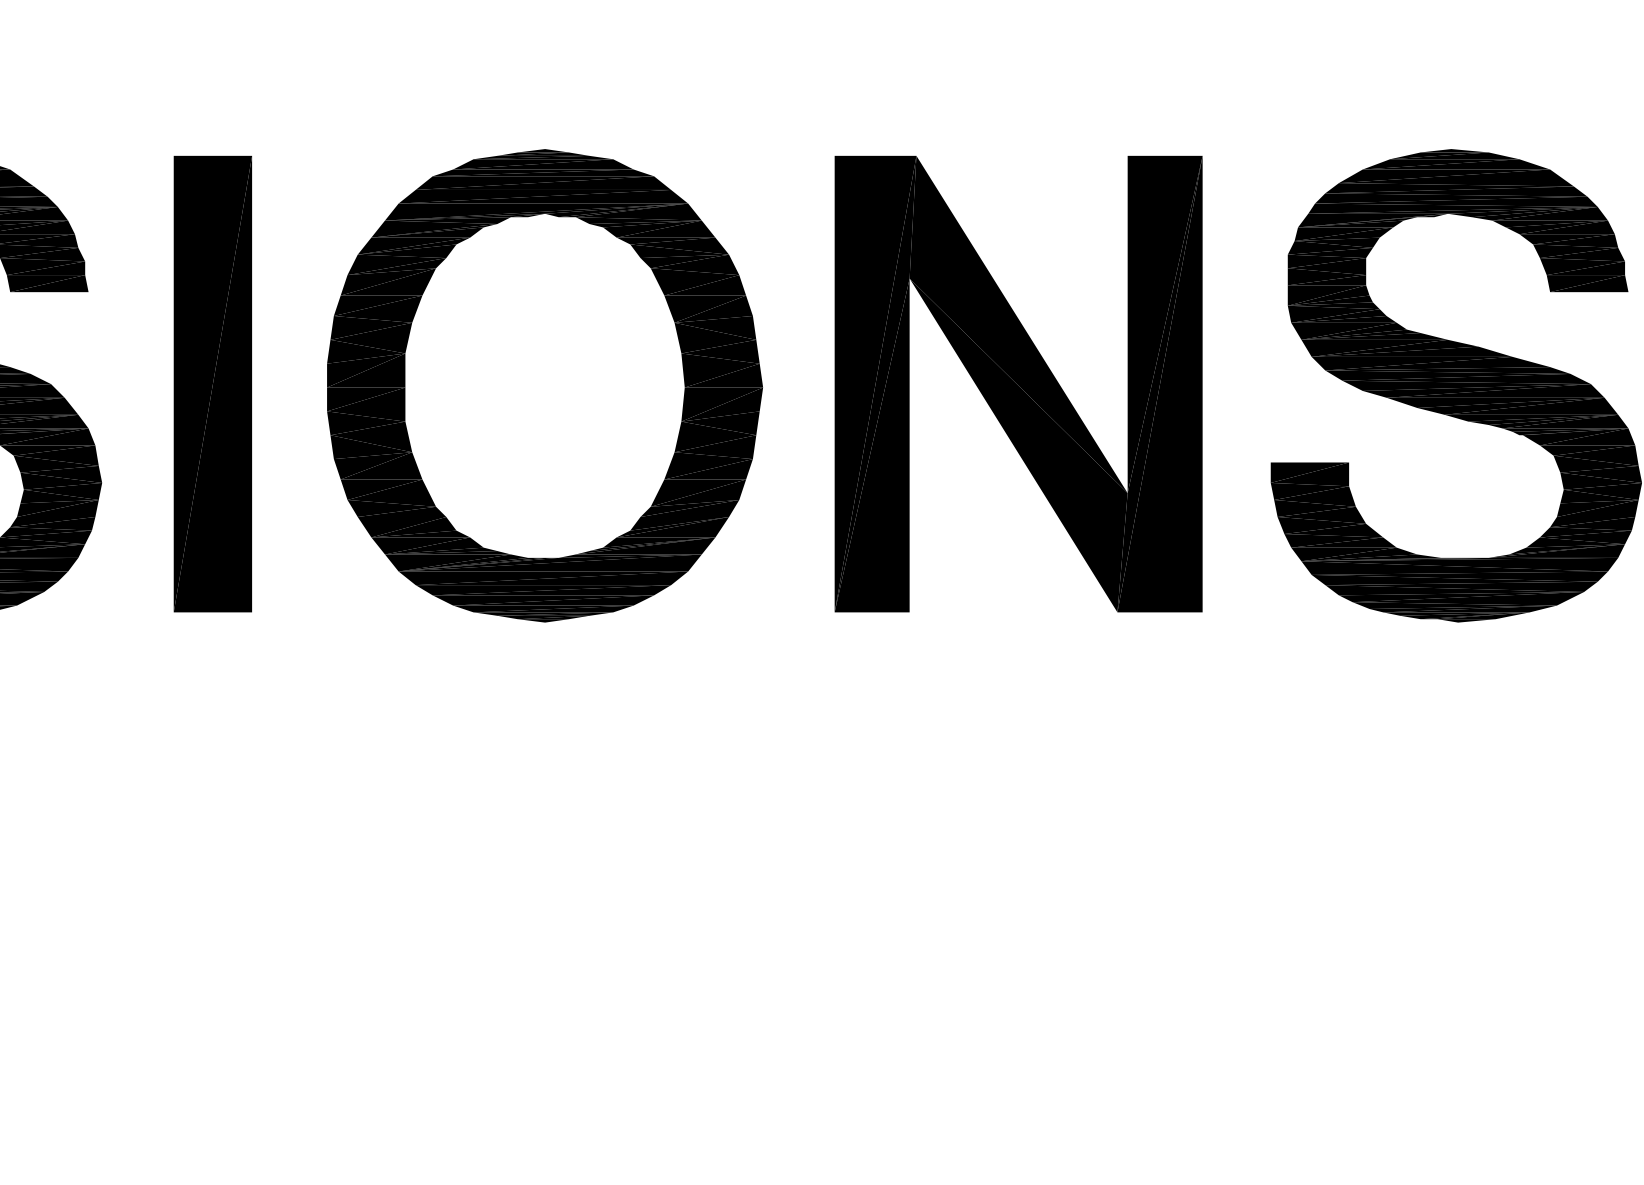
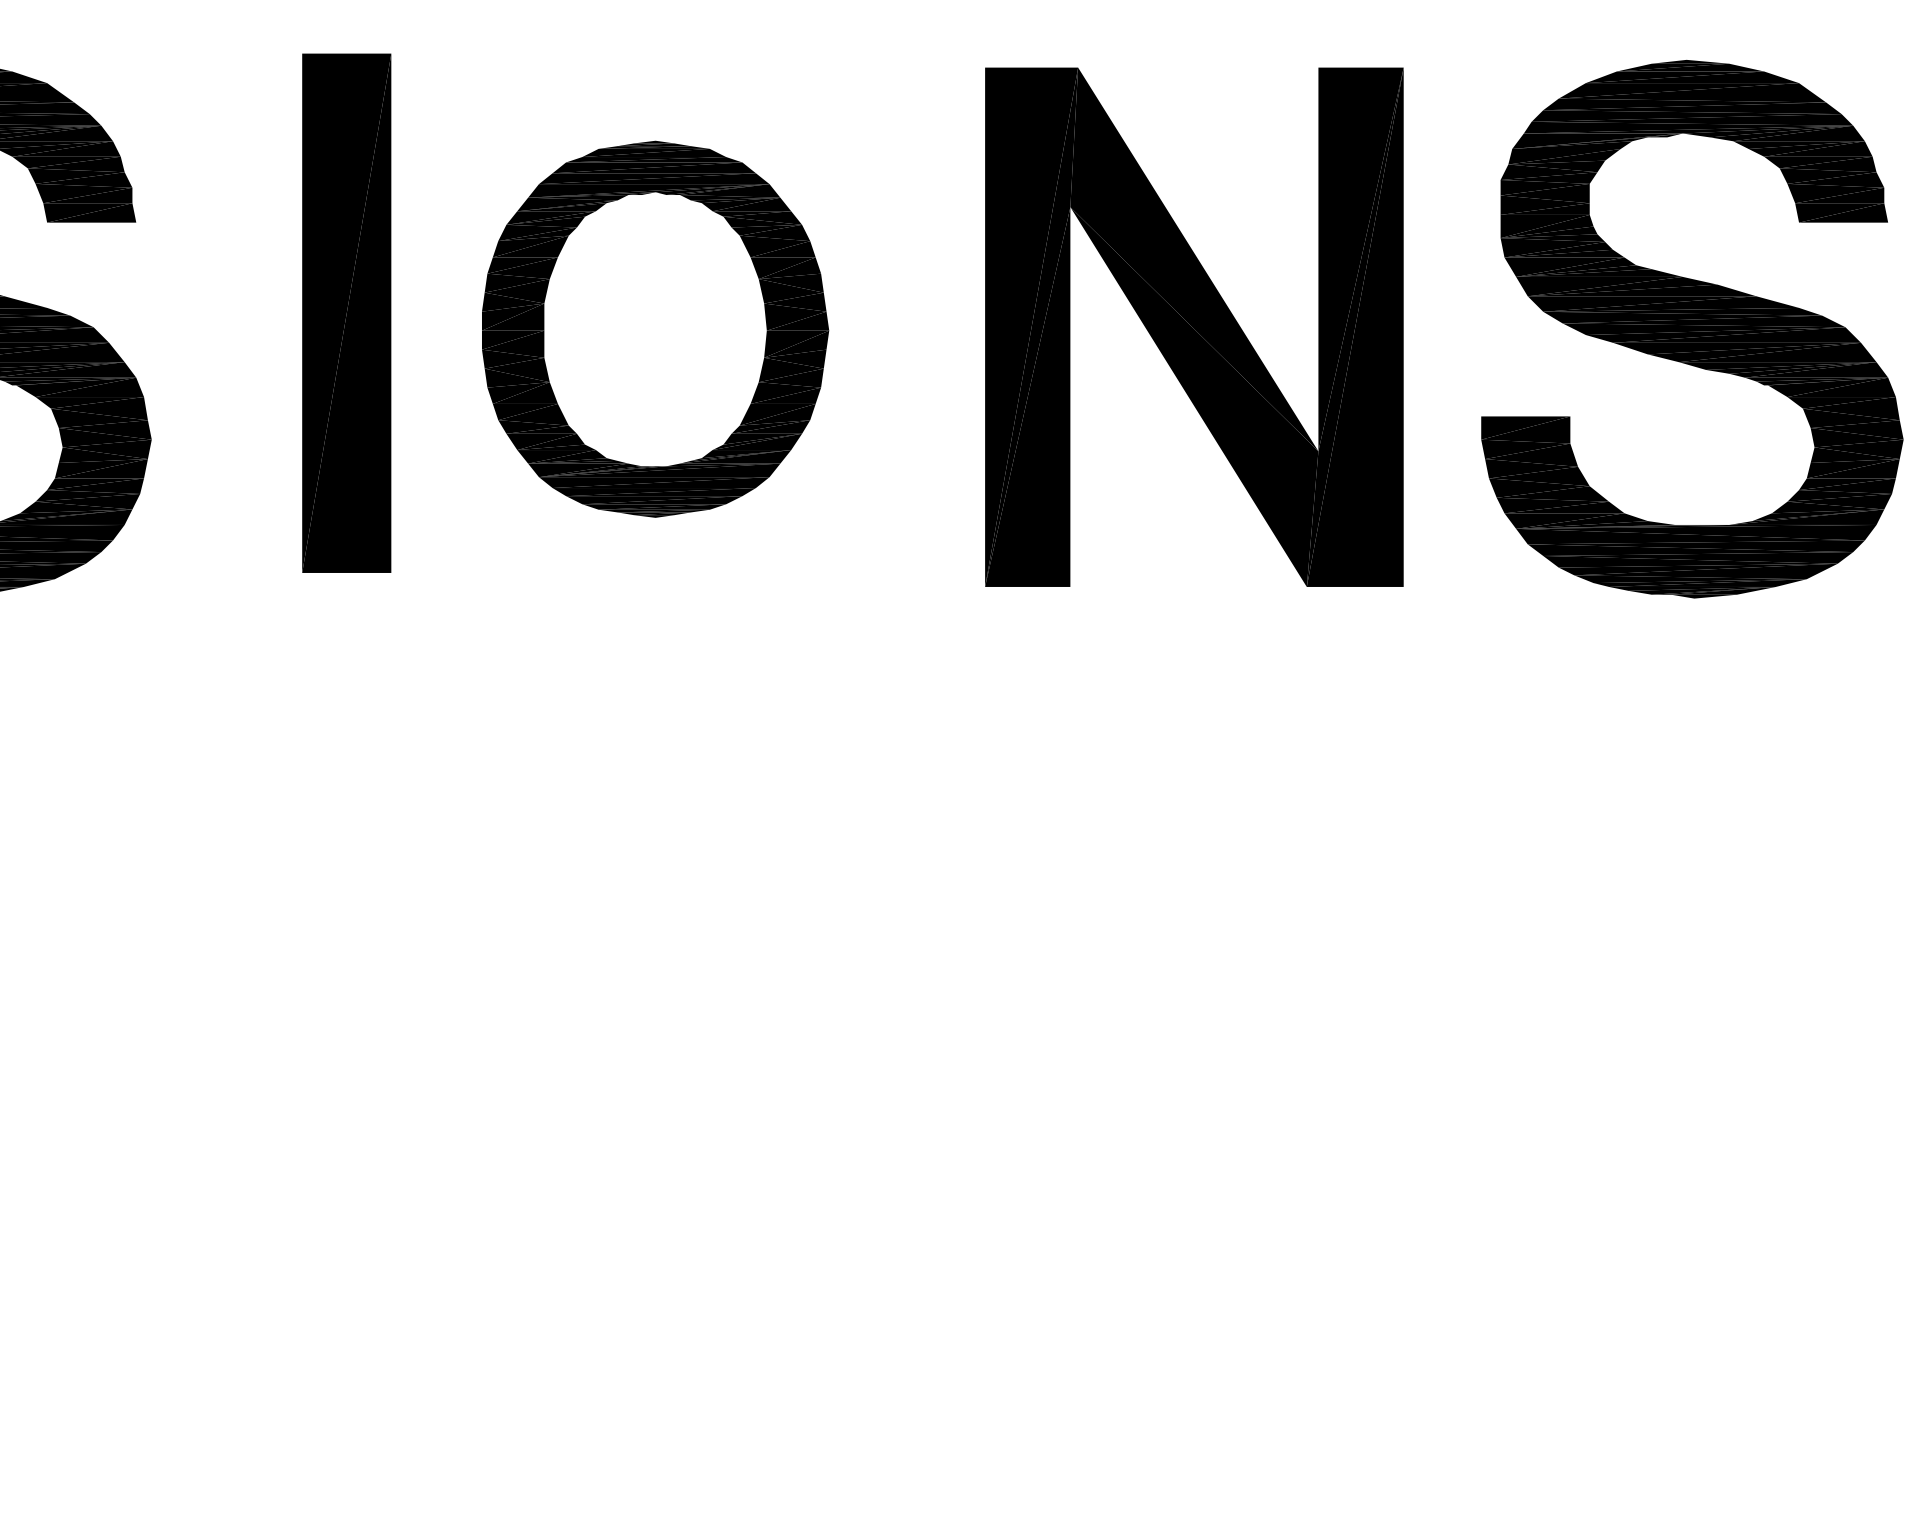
part: (212, 383) -> (346, 312), moved
part: (544, 386) -> (655, 329), size x0.7

